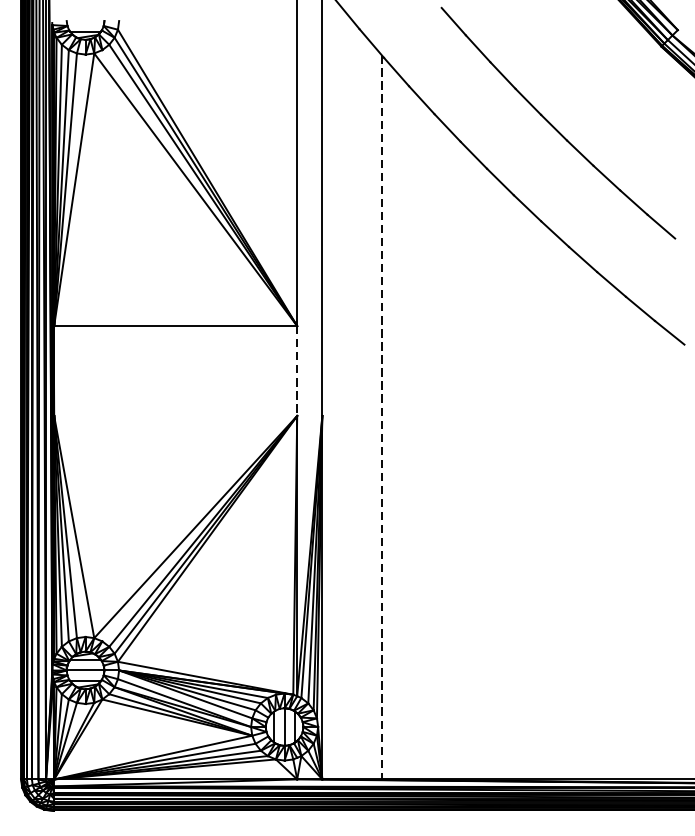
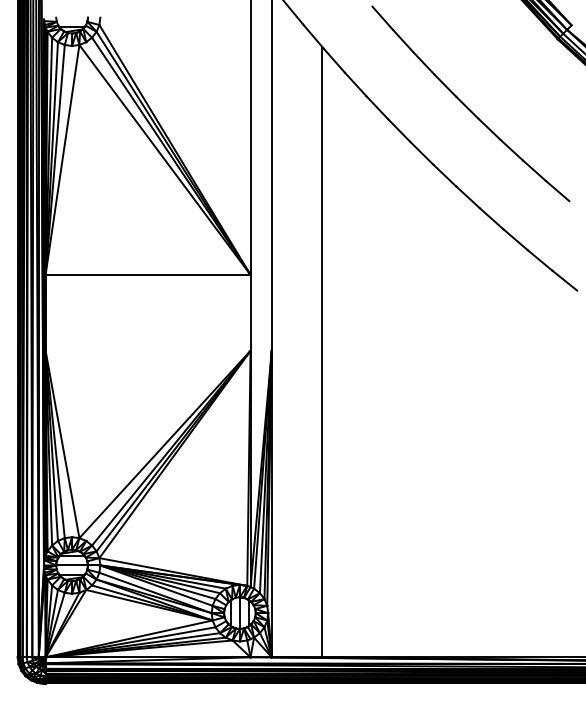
line: (297, 370) -> (250, 312), dashed -> solid
line: (381, 418) -> (321, 352), dashed -> solid

